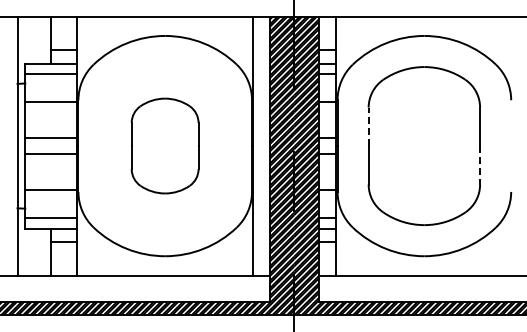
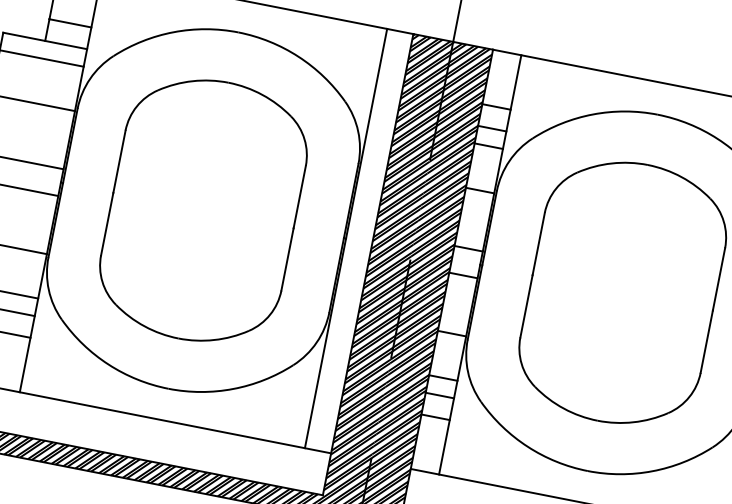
line: (368, 126) -> (538, 243), dashed -> solid
part: (164, 145) -> (202, 209), size x1.67
line: (480, 165) -> (707, 342), dashed -> solid

